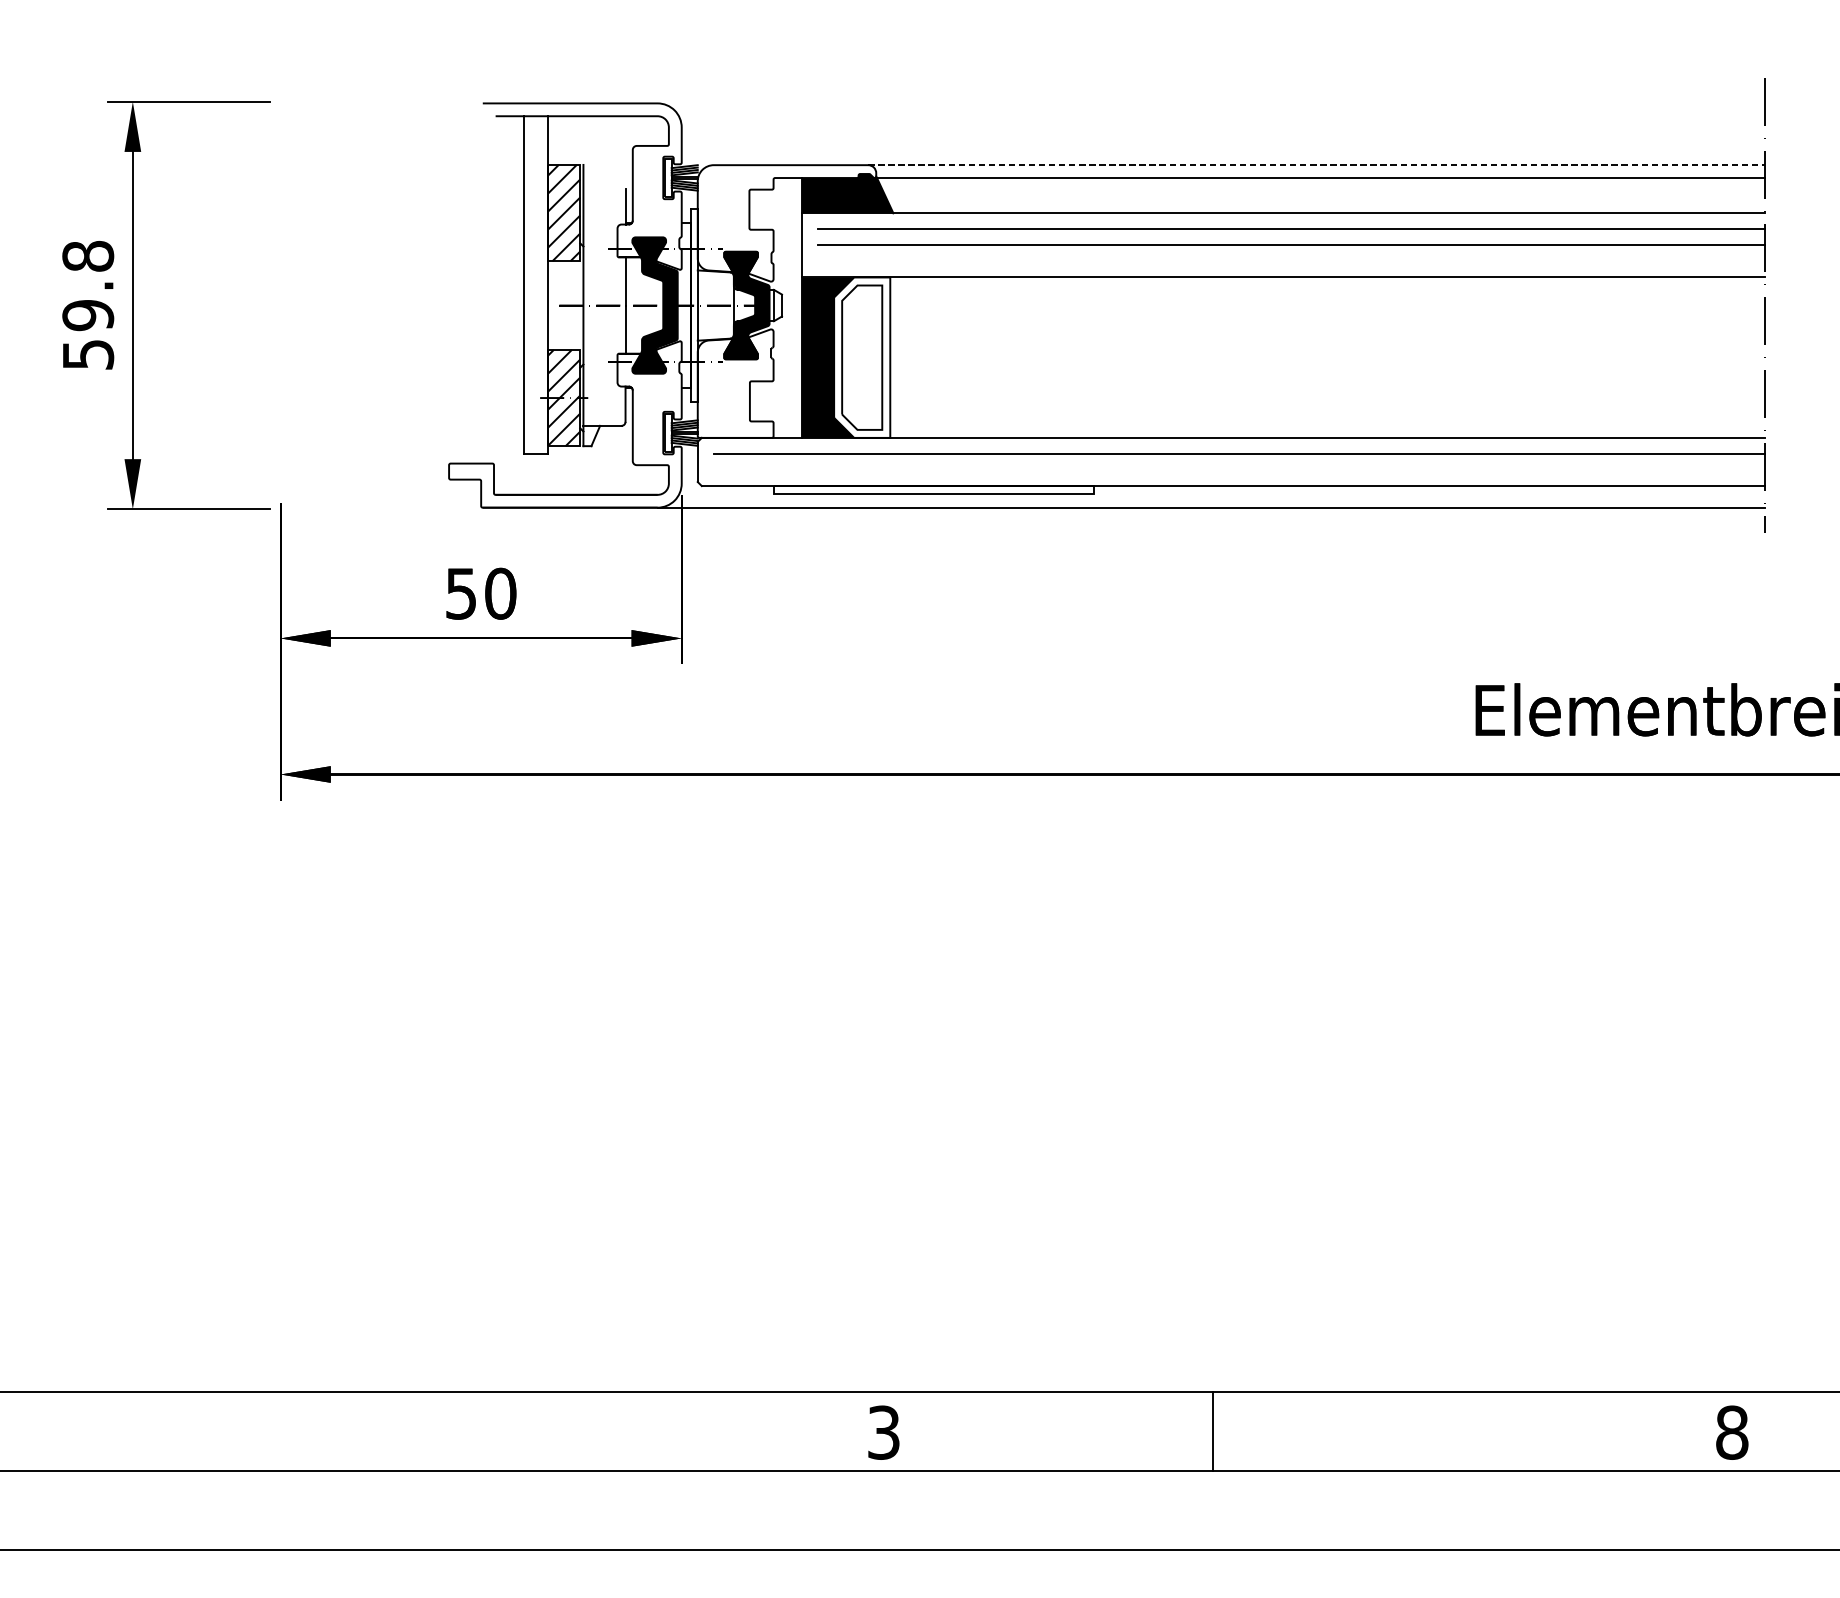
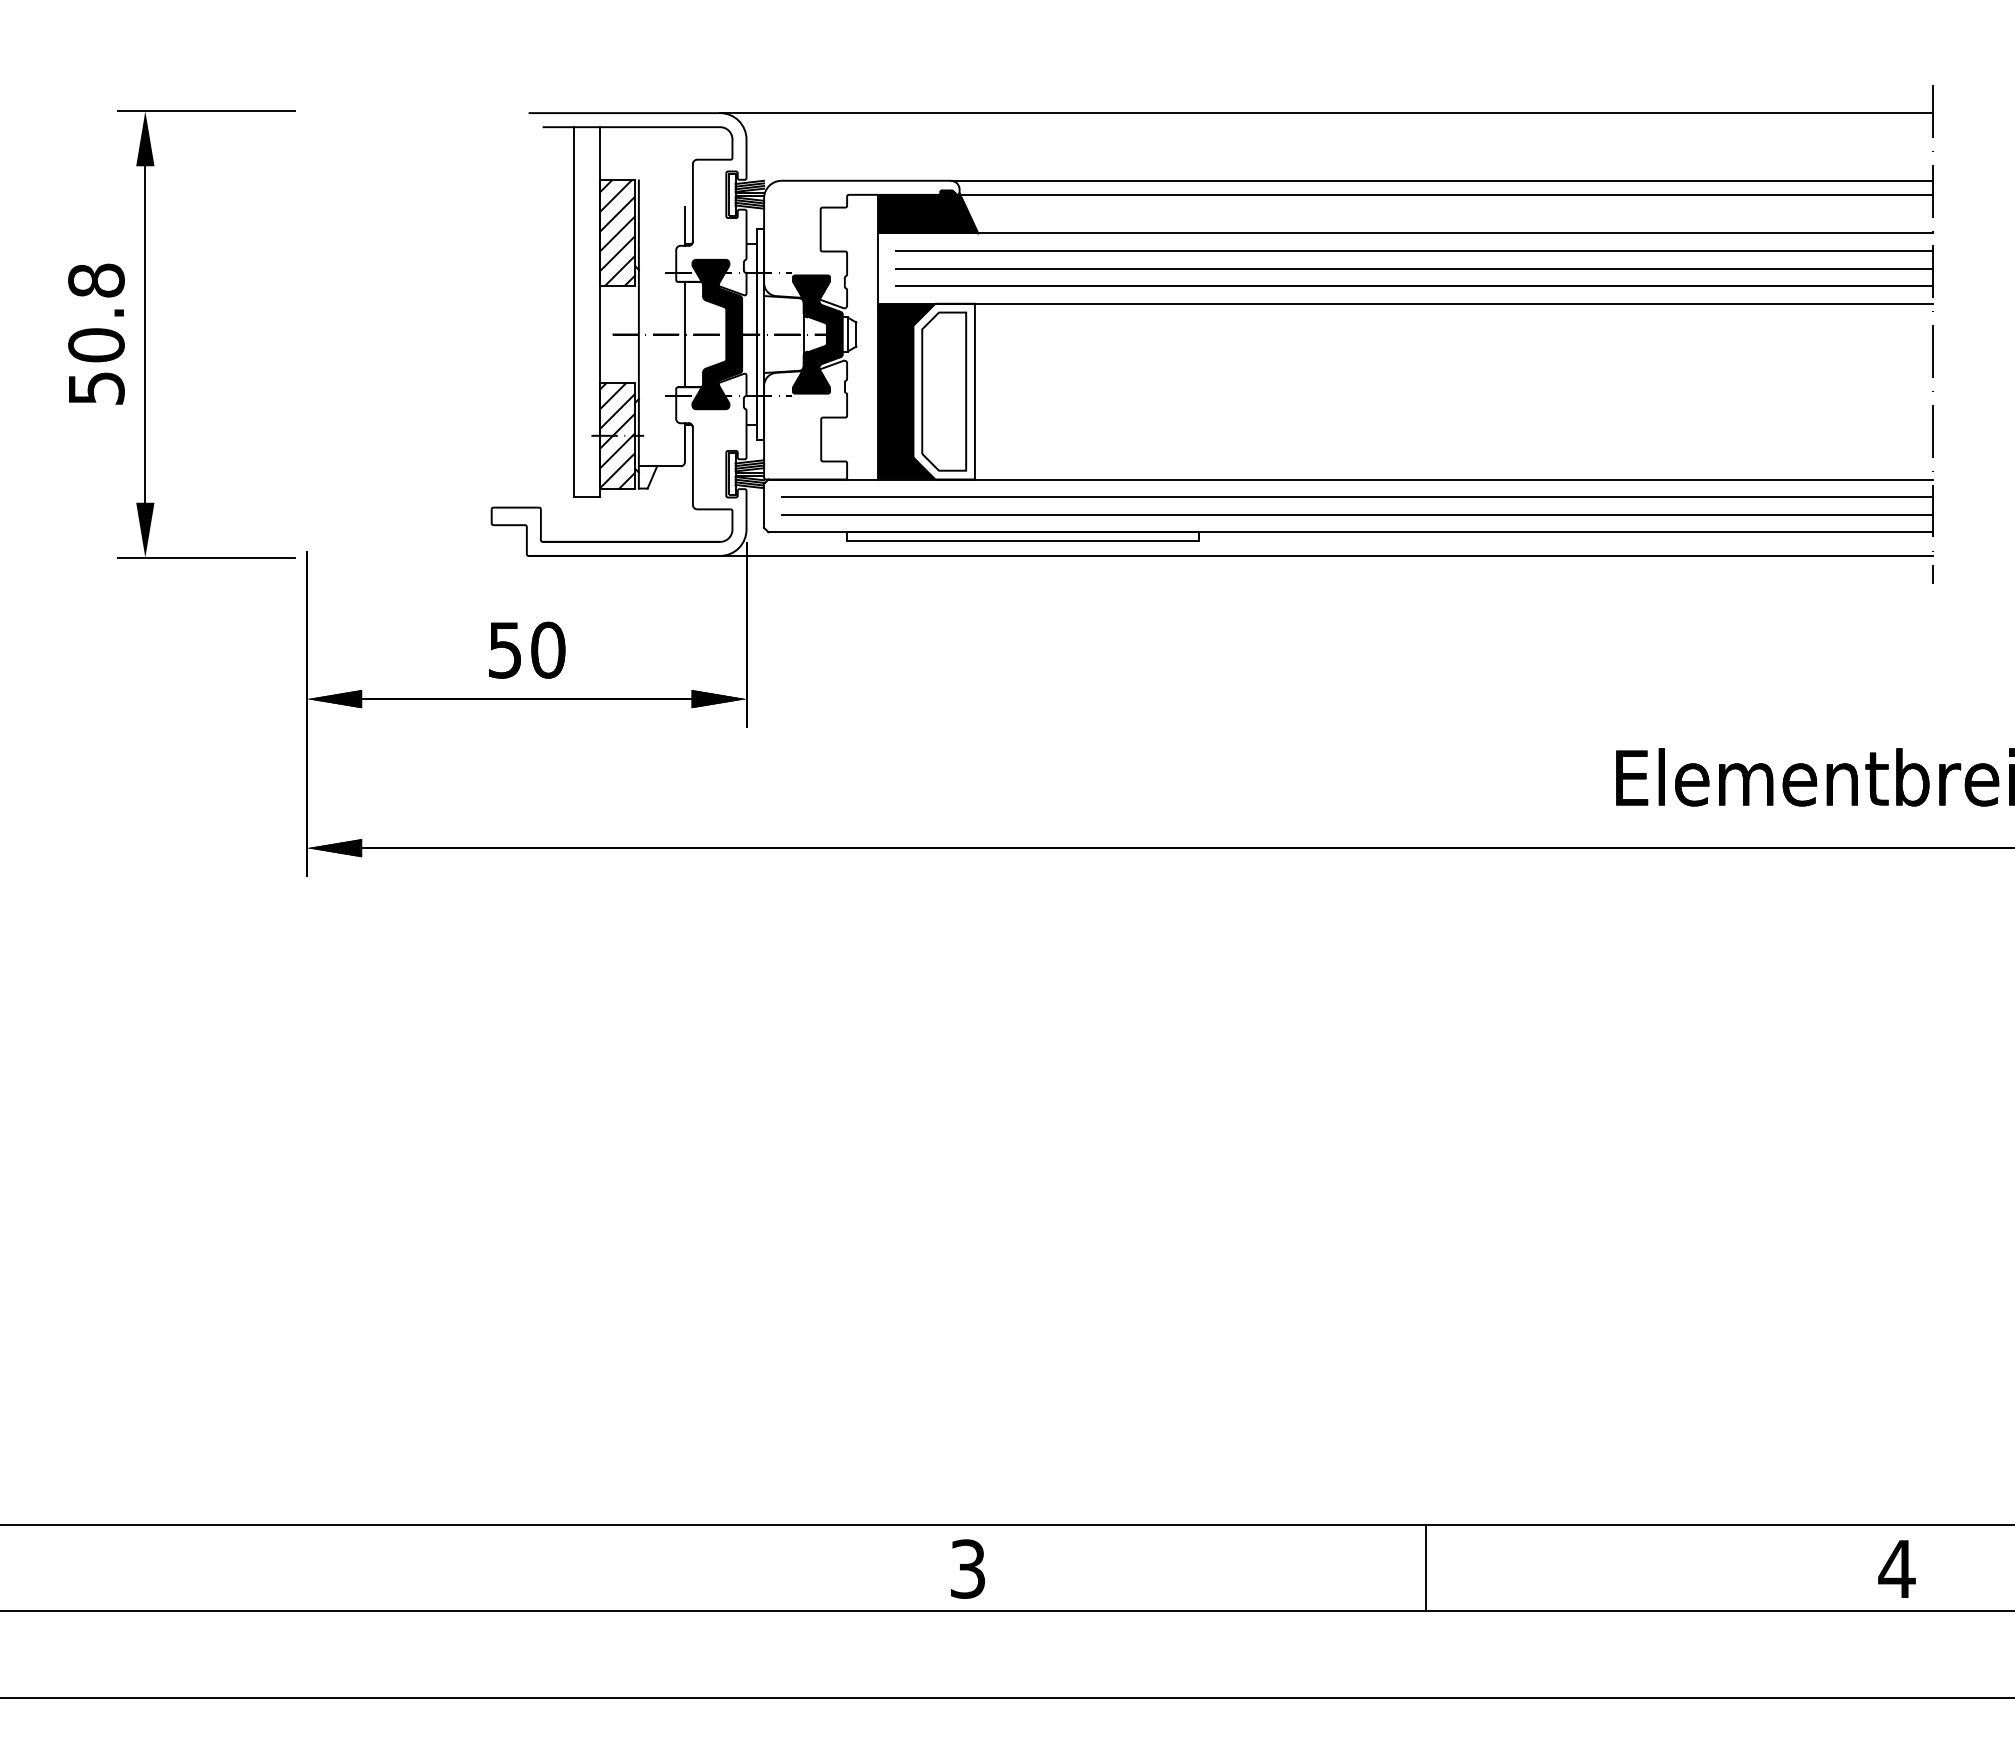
line: (1211, 103) -> (1326, 113), added
line: (1316, 164) -> (1441, 180), dashed -> solid
line: (1290, 261) -> (1413, 286), added
text: (88, 315) -> (96, 345), 59.8 -> 50.8
line: (1238, 469) -> (1356, 514), added
line: (1213, 1431) -> (1425, 1567), moved
text: (1731, 1432) -> (1896, 1568), 8 -> 4

